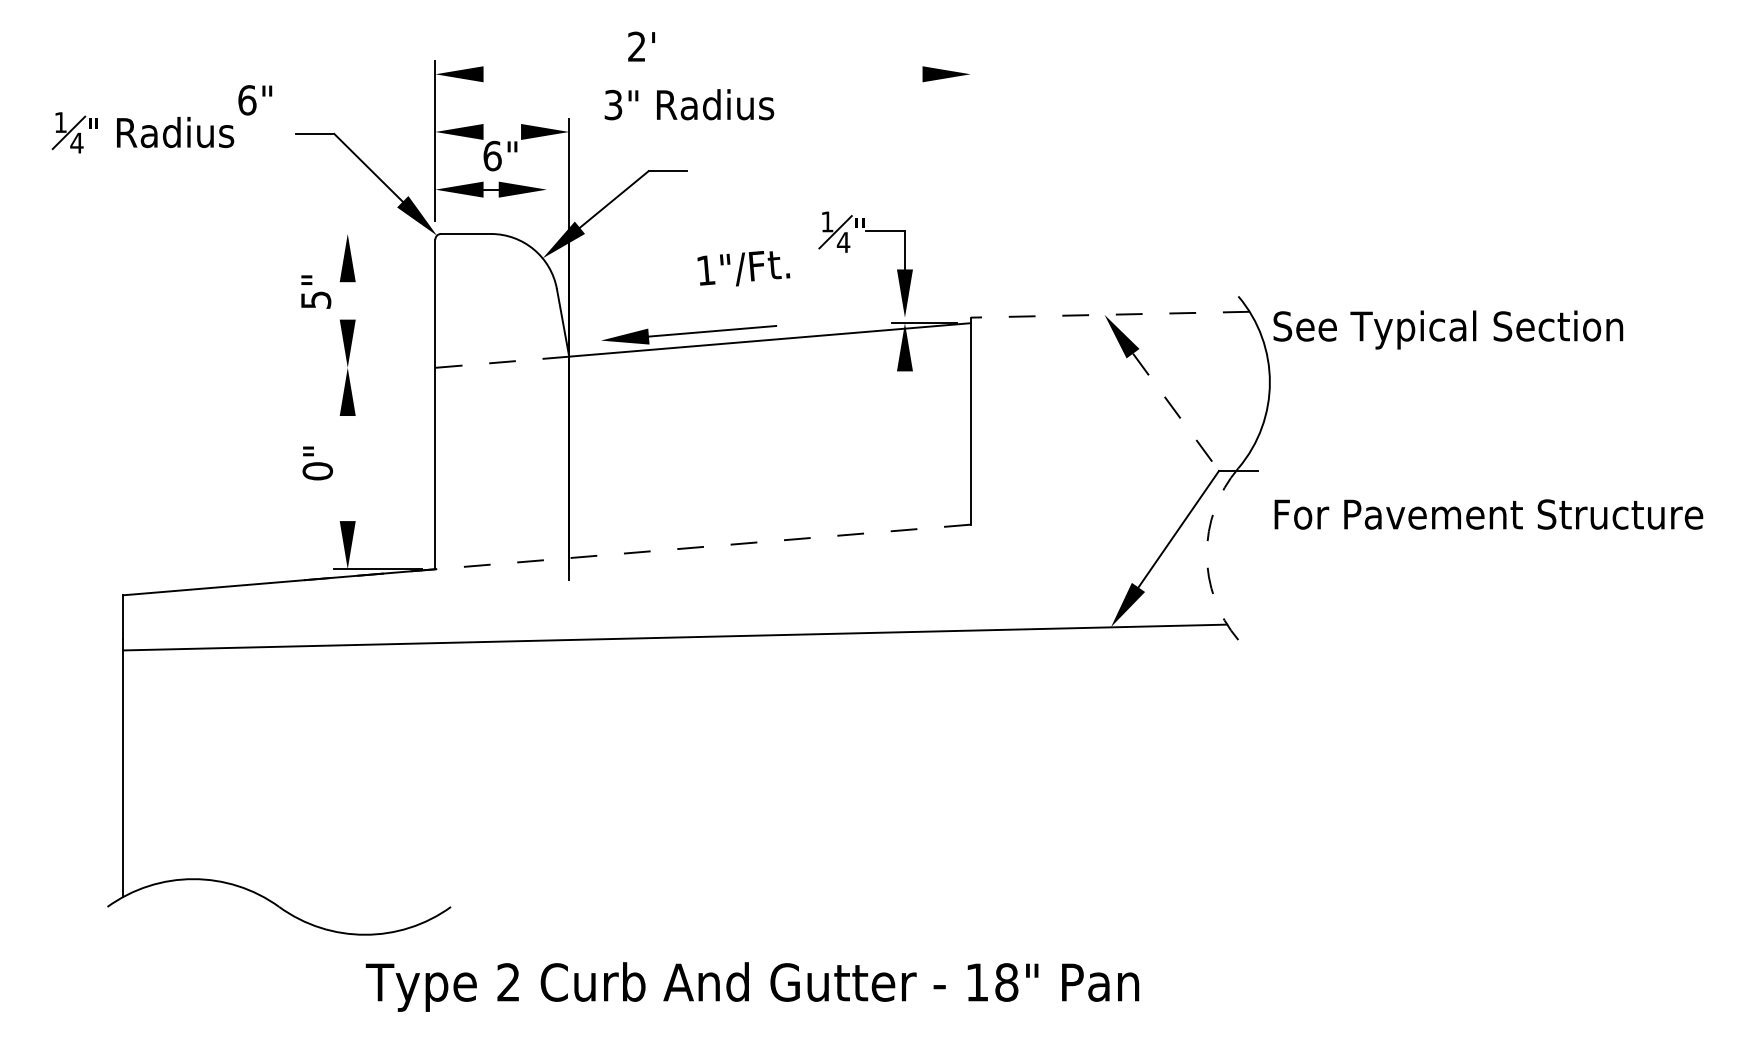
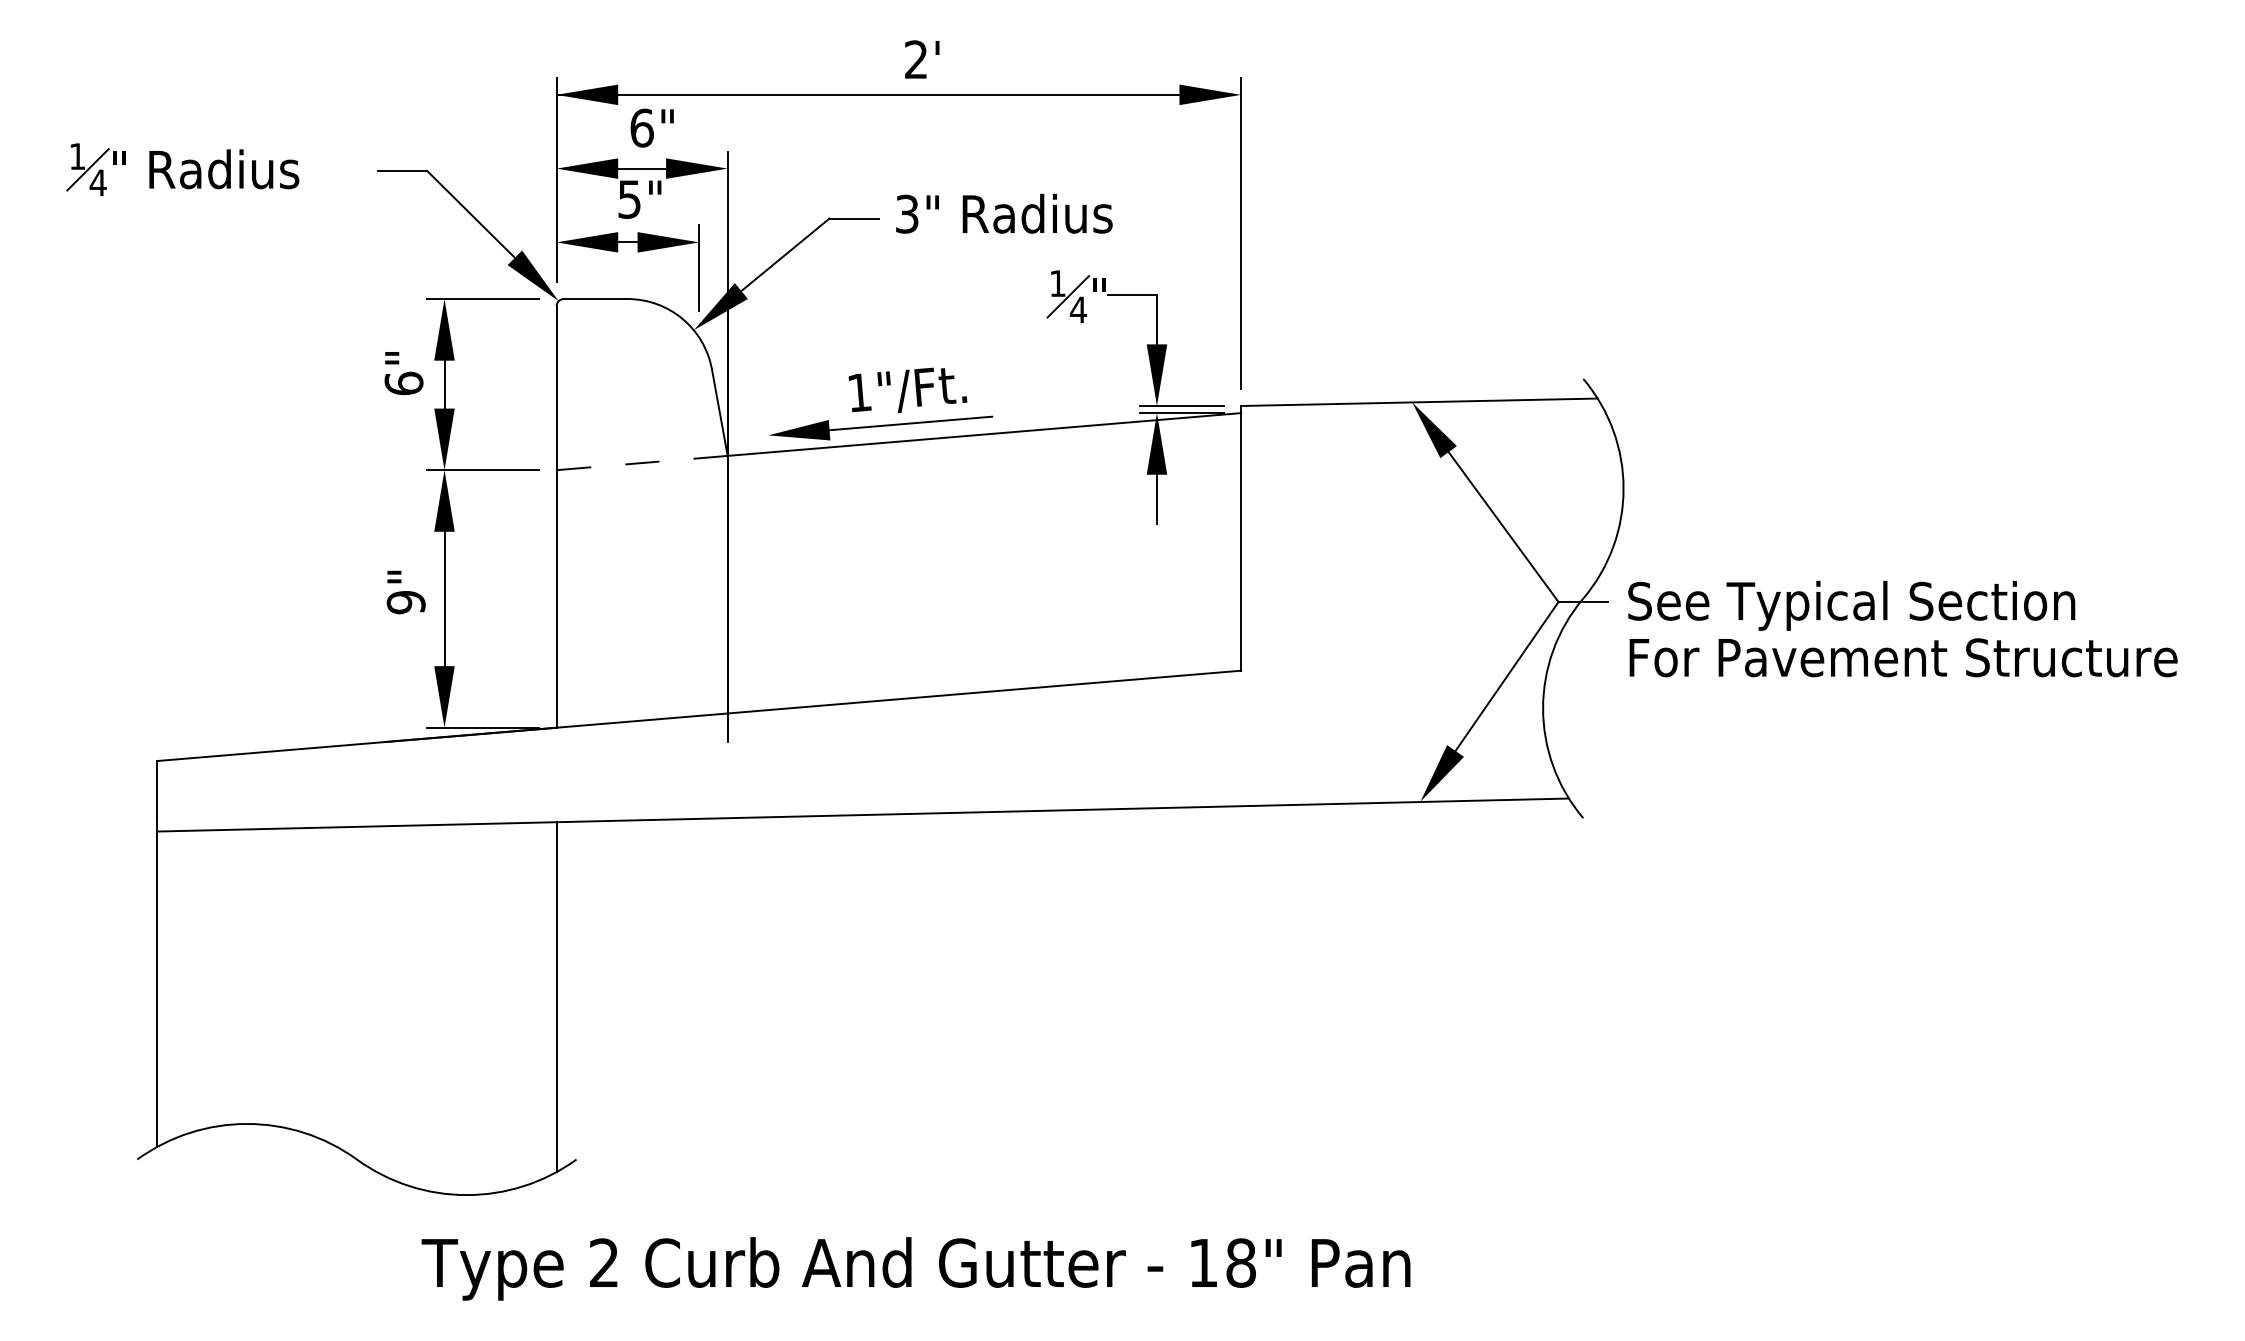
text: (641, 46) -> (922, 59), moved
line: (678, 74) -> (867, 94), added
text: (254, 99) -> (651, 127), moved
text: (689, 104) -> (1004, 213), moved
line: (502, 131) -> (642, 168), added
text: (492, 156) -> (629, 199), 6" -> 5"
line: (971, 181) -> (1241, 232), added
line: (547, 209) -> (699, 267), added
line: (378, 234) -> (483, 299), added
text: (743, 268) -> (907, 390), moved
text: (315, 300) -> (403, 383), 5" -> 6"
line: (347, 300) -> (444, 384), added
line: (1109, 314) -> (1418, 402), dashed -> solid
line: (924, 318) -> (1181, 406), added
text: (1448, 329) -> (1851, 605), moved
line: (378, 368) -> (483, 470), added
line: (904, 390) -> (1156, 499), added
line: (1175, 412) -> (1503, 527), dashed -> solid
line: (347, 468) -> (444, 598), added
text: (318, 471) -> (406, 602), 0" -> 9"
line: (635, 552) -> (812, 706), dashed -> solid
arc: (1207, 554) -> (1543, 708), dashed -> solid
line: (435, 780) -> (556, 997), added
text: (752, 986) -> (915, 1268), moved

